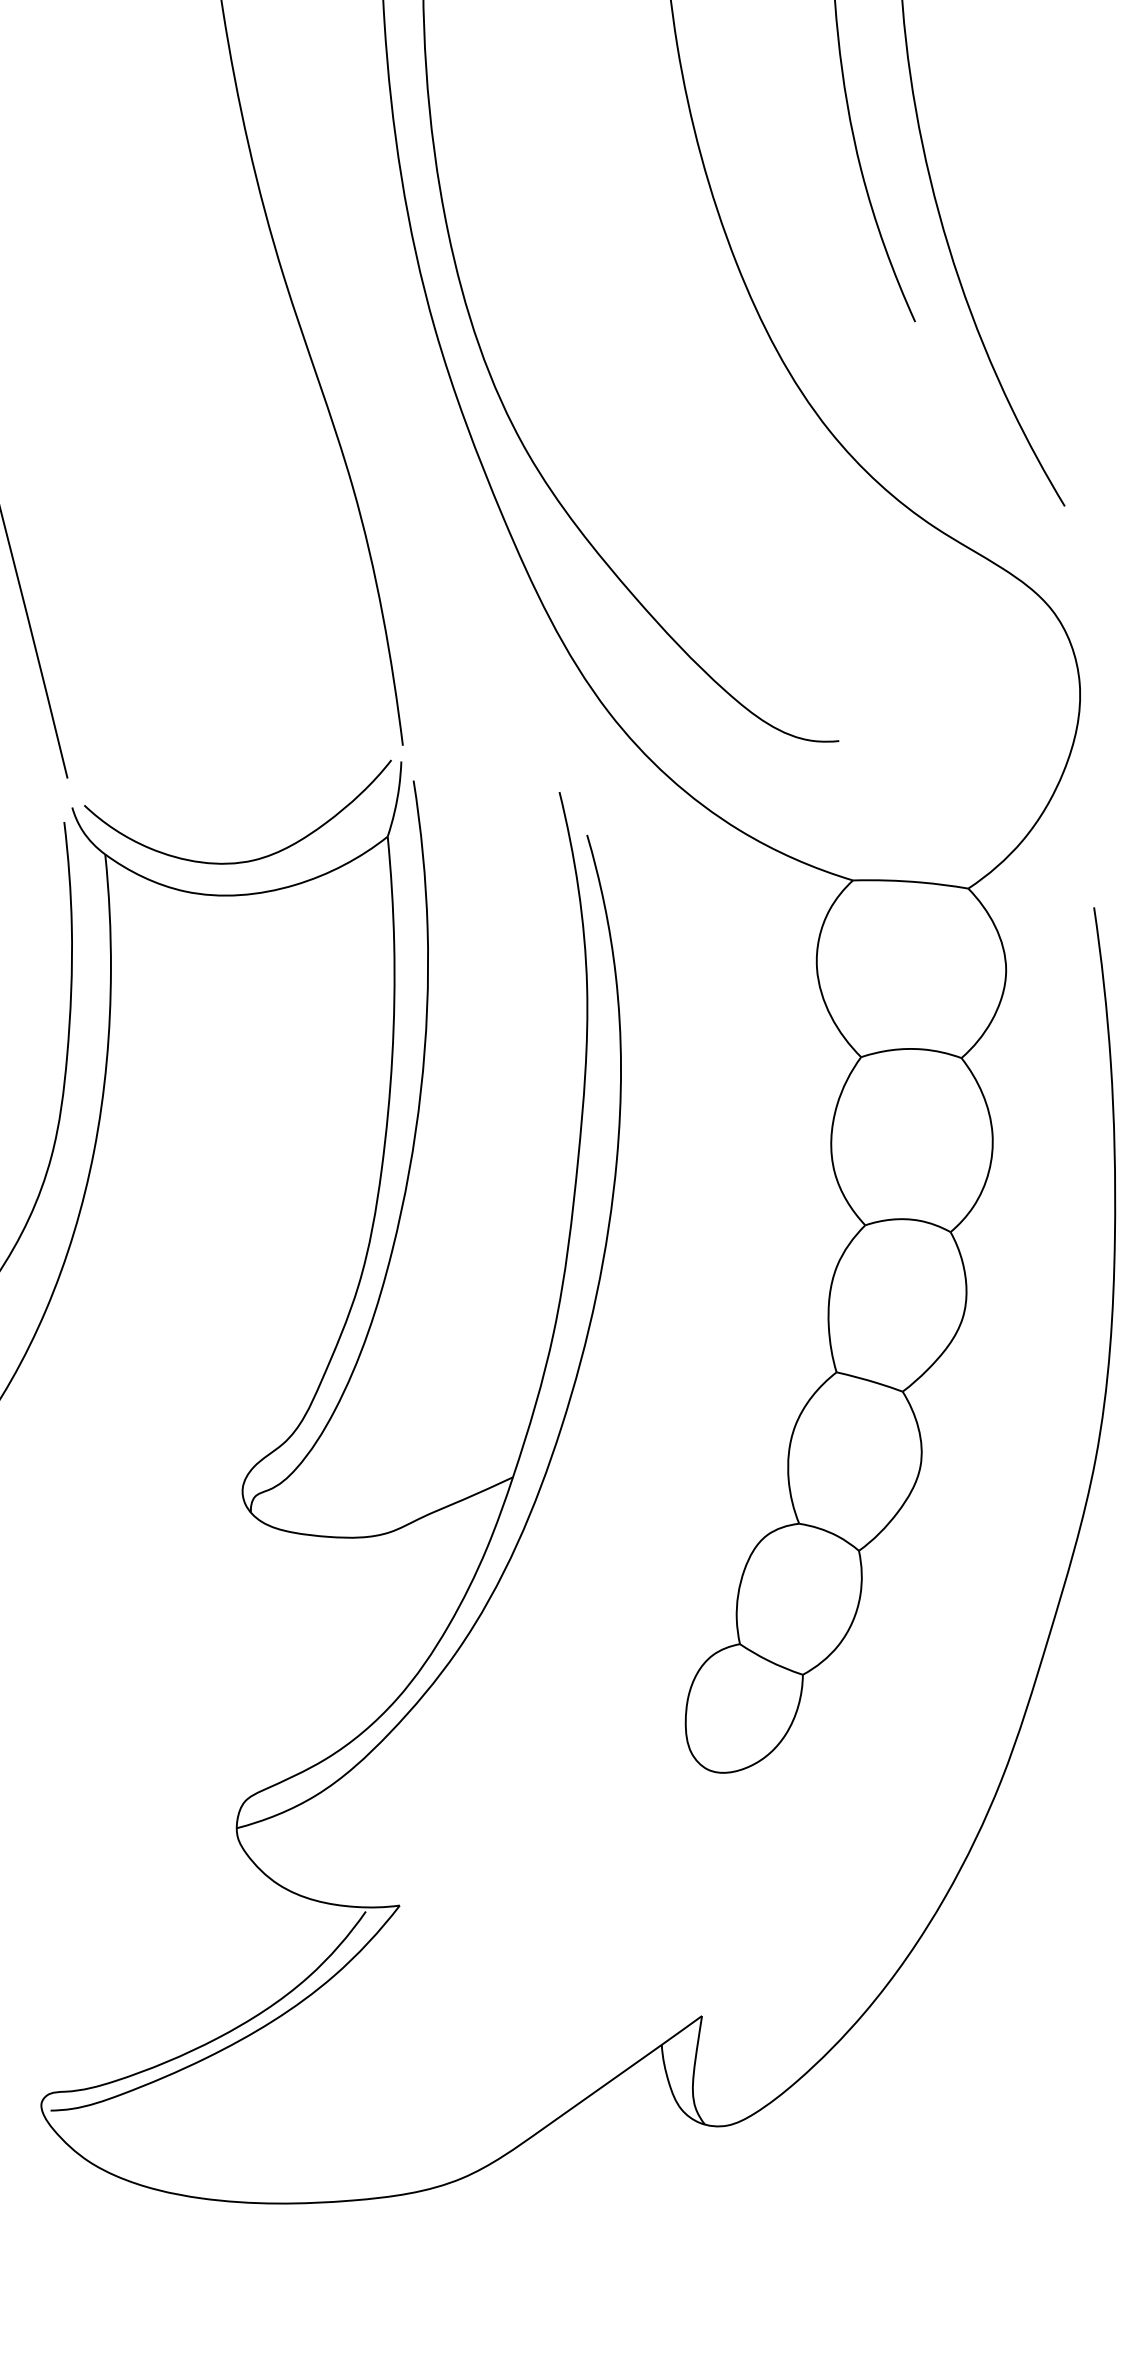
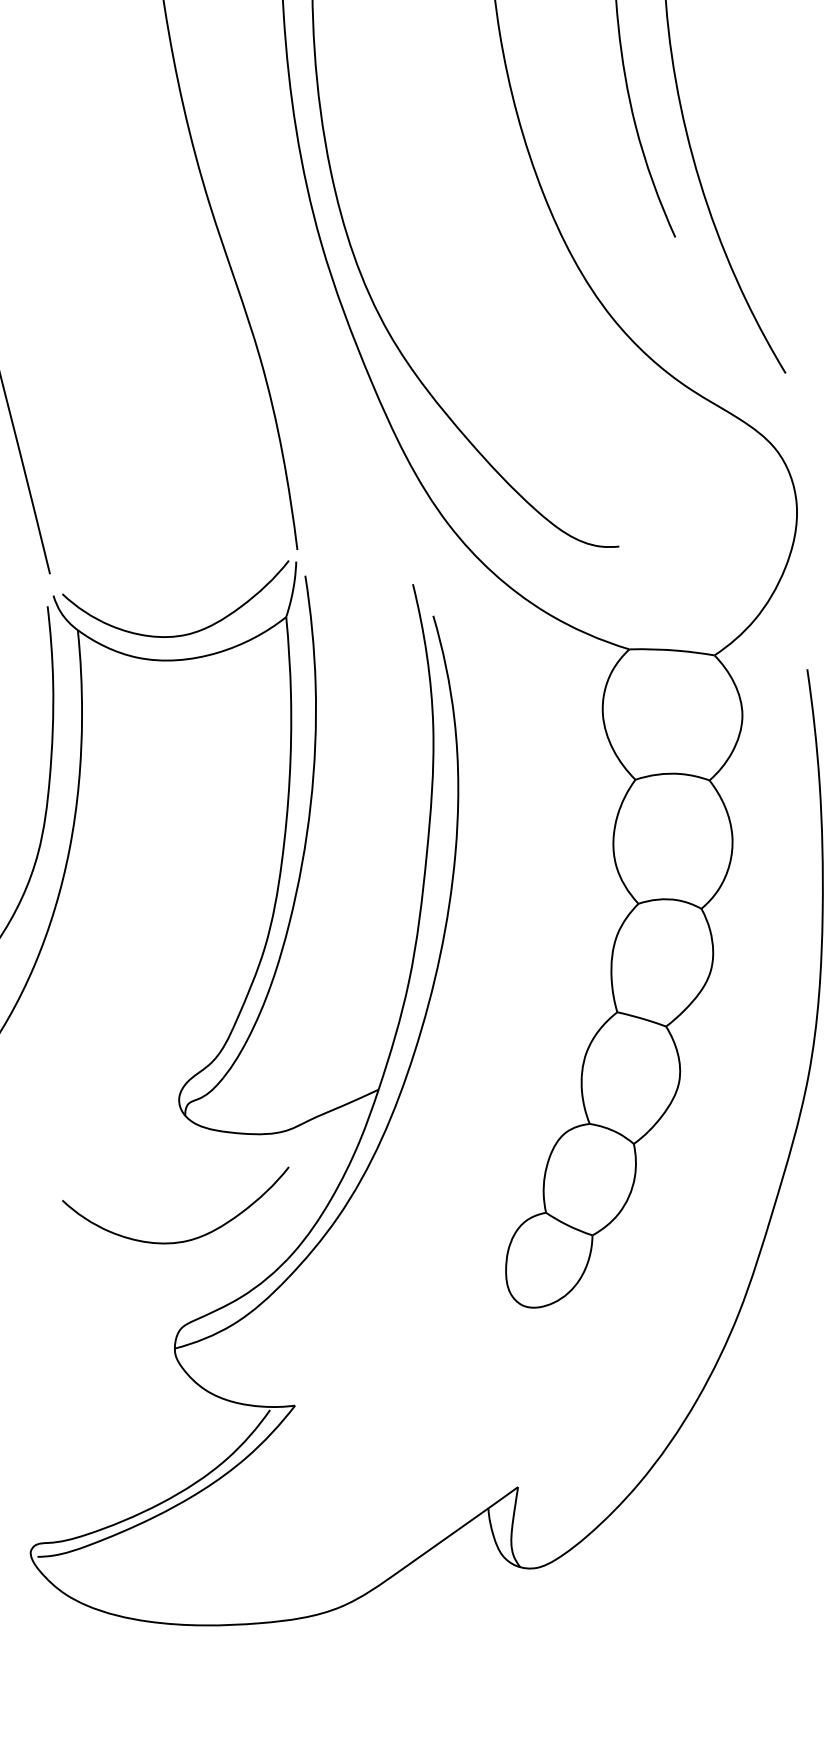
curve: (246, 1682) -> (182, 1241), added

